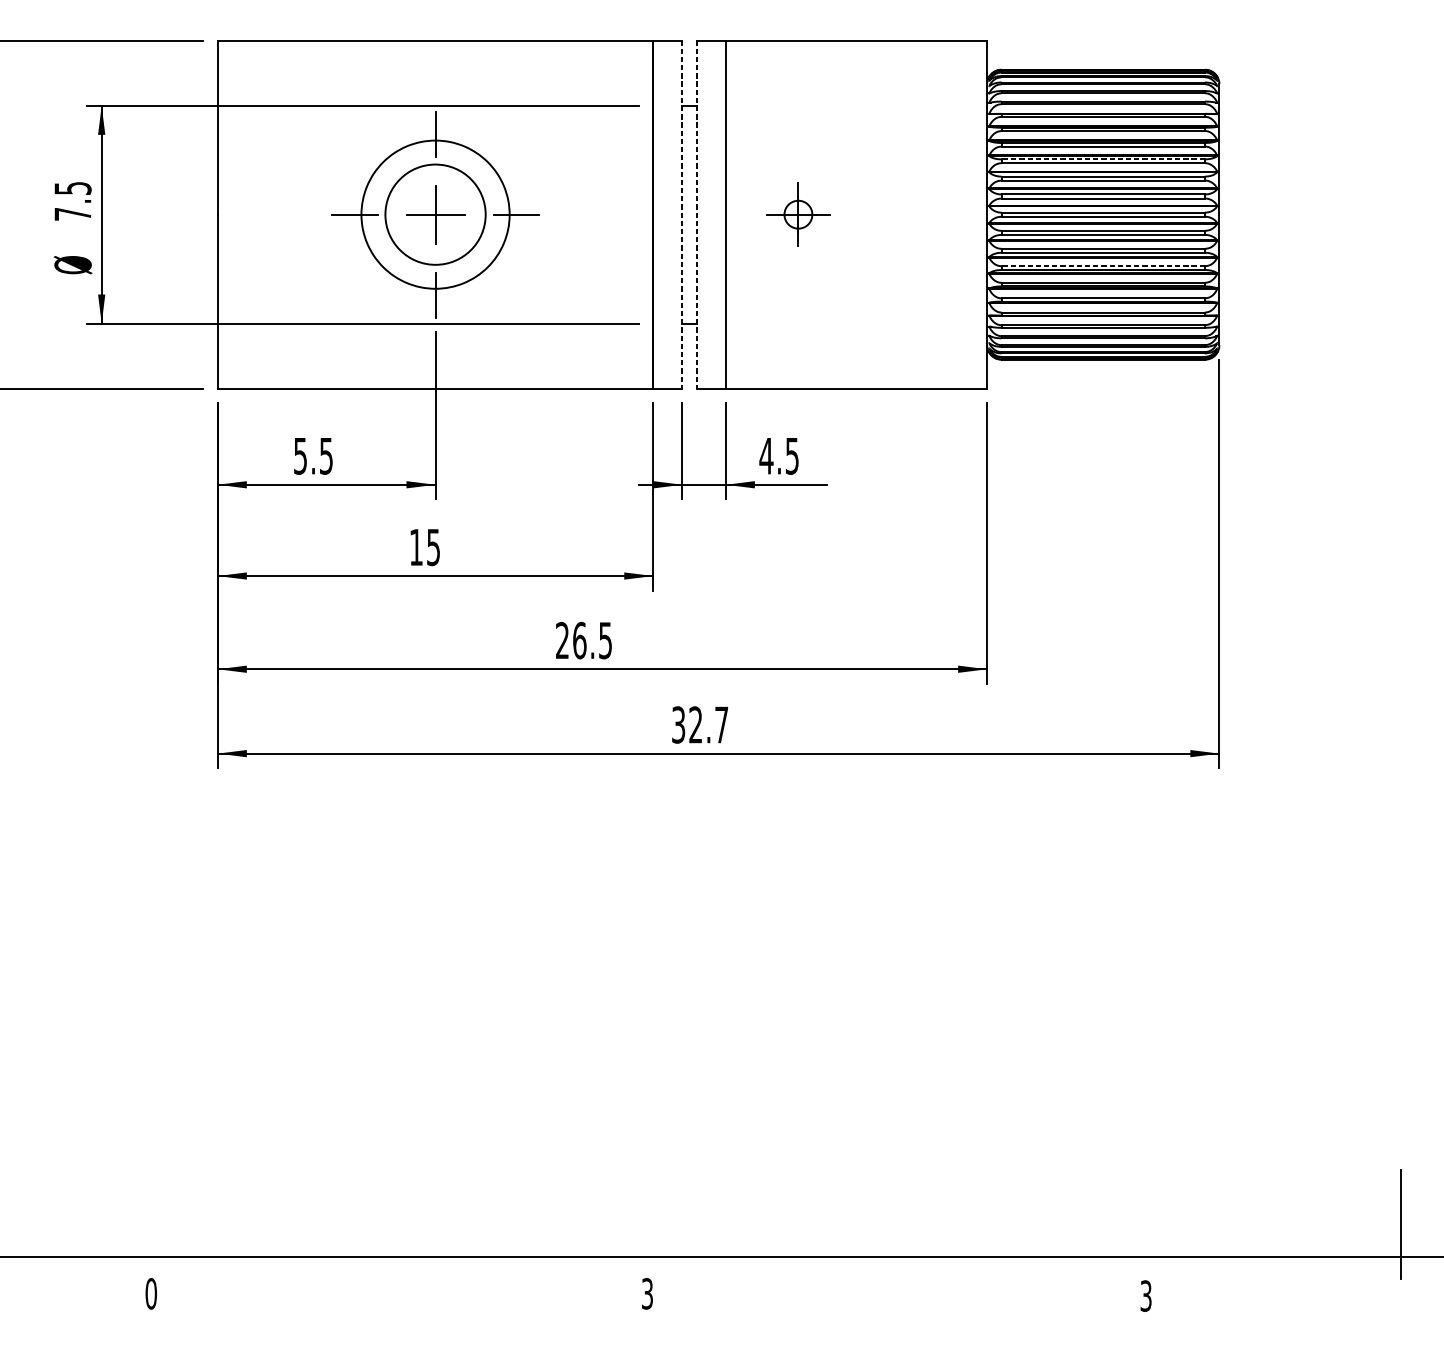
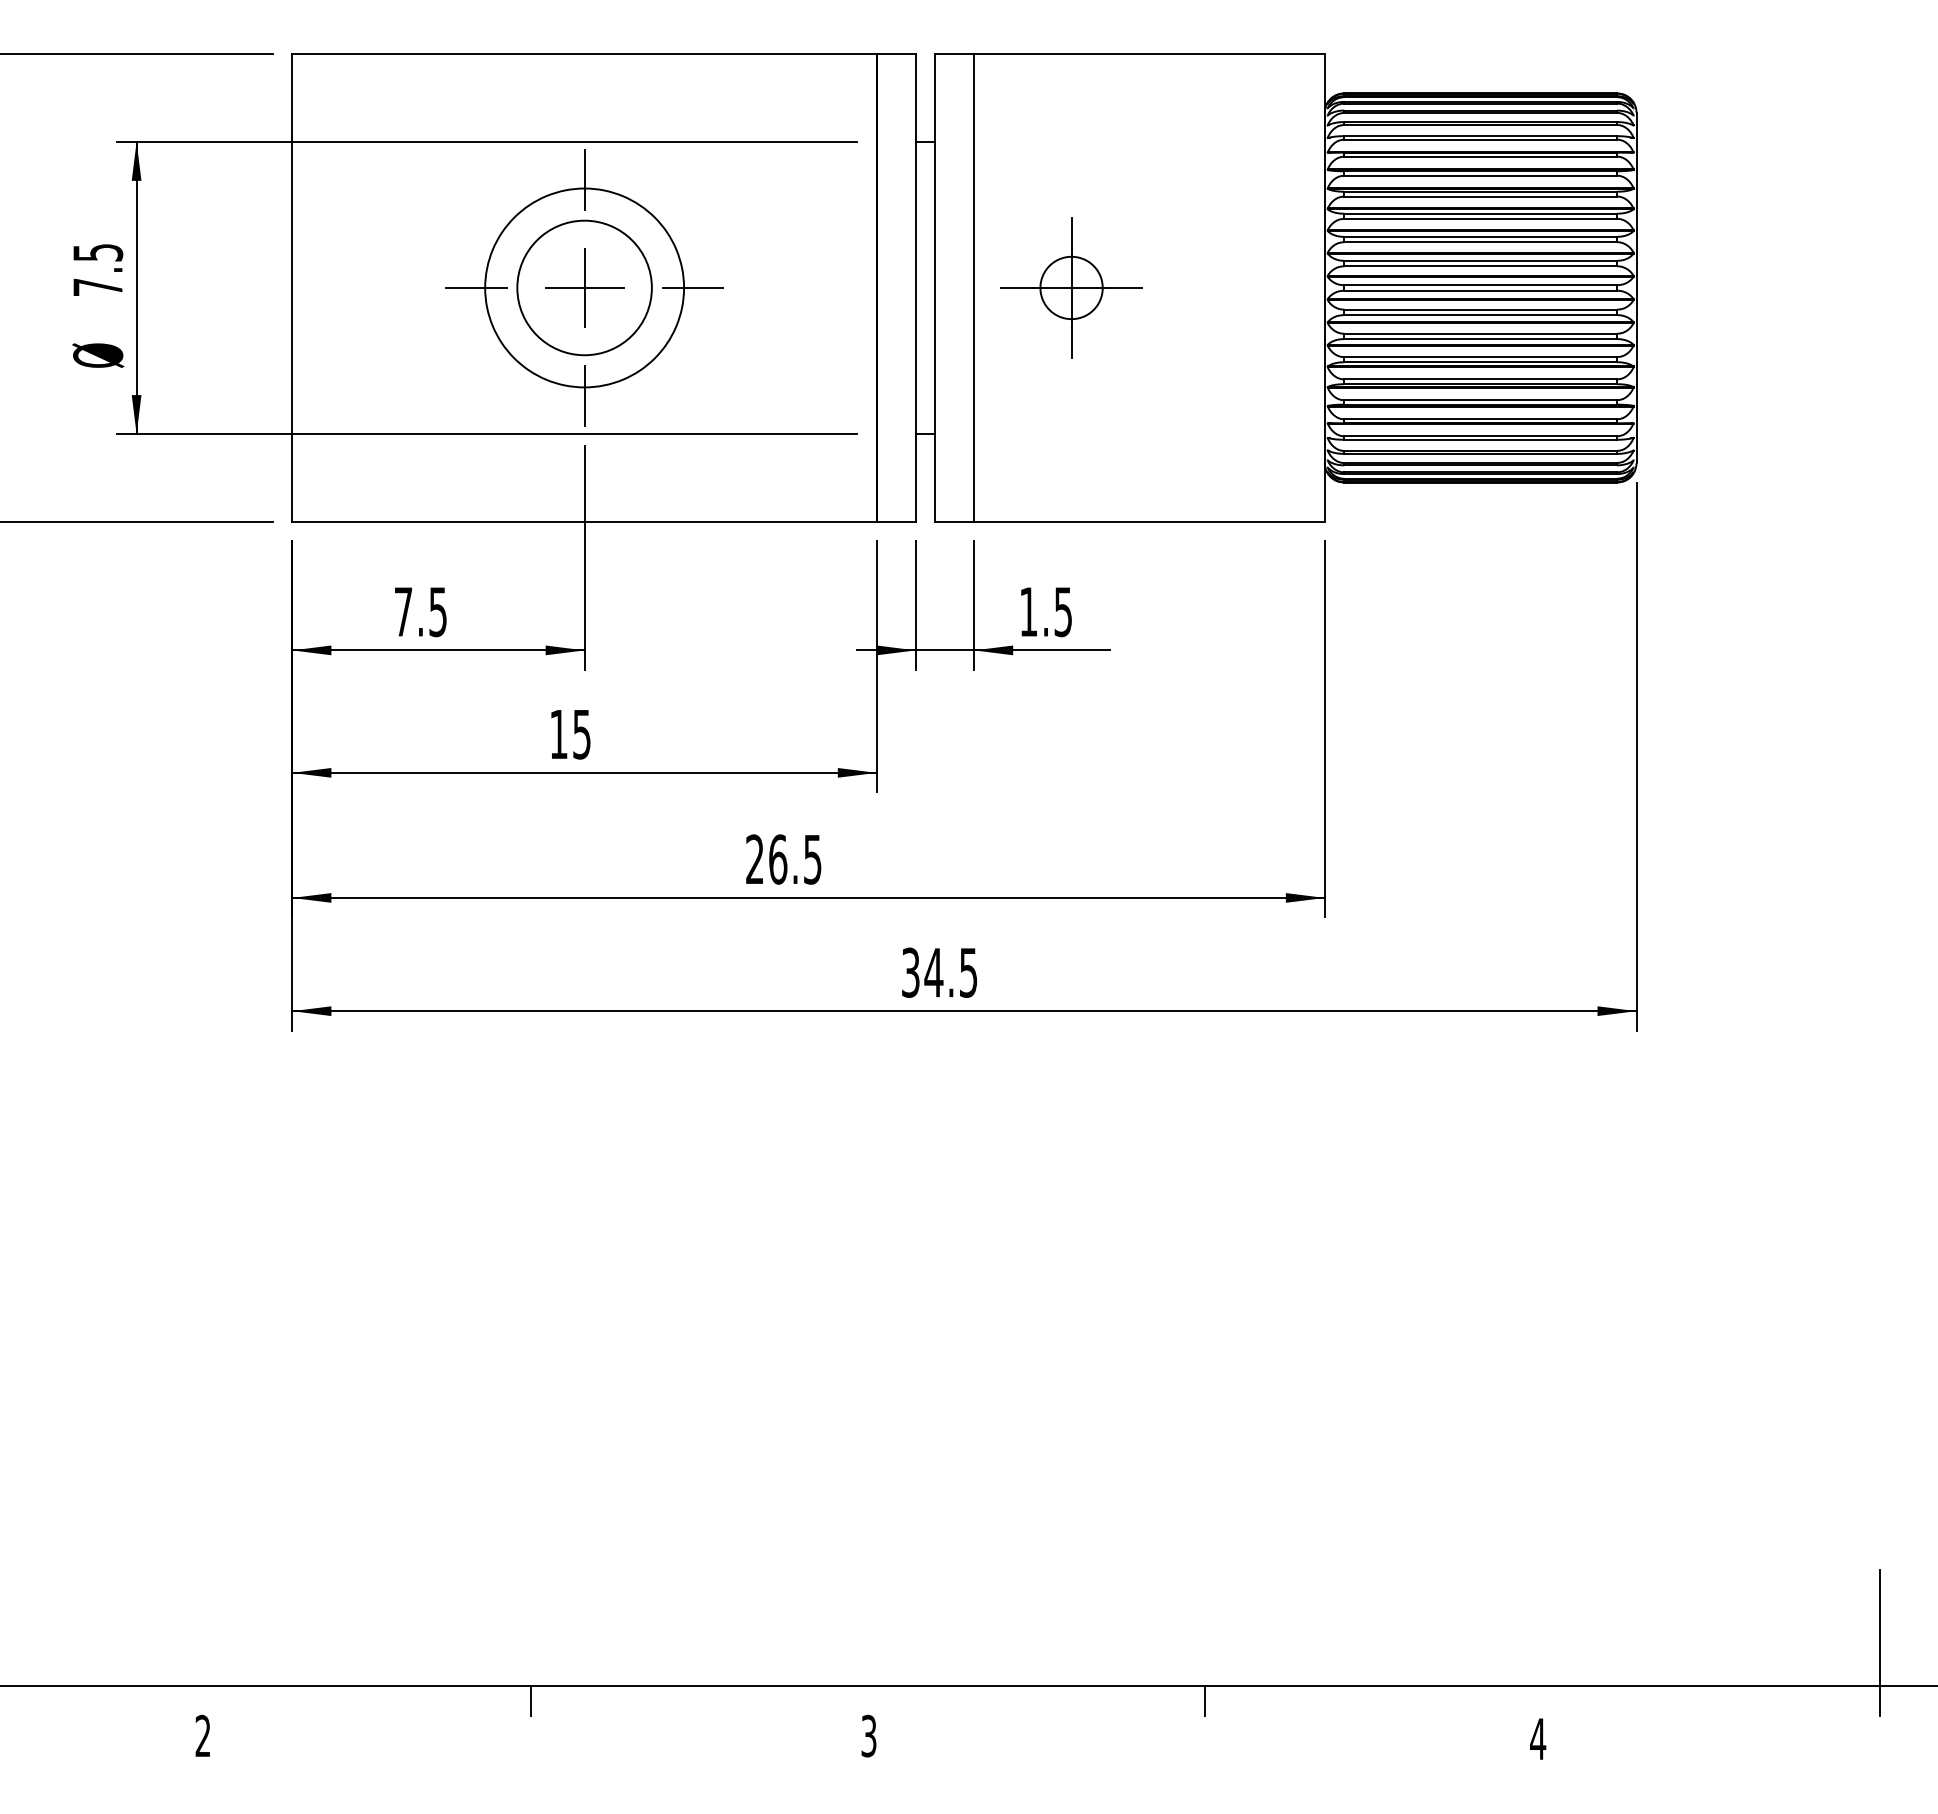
line: (1103, 159) -> (1480, 213), dashed -> solid
line: (682, 214) -> (915, 287), dashed -> solid
line: (697, 214) -> (935, 287), dashed -> solid
part: (798, 214) -> (1071, 287), size x1.67
line: (1103, 266) -> (1480, 357), dashed -> solid
text: (766, 455) -> (1028, 611), 4.5 -> 1.5
text: (299, 456) -> (402, 612), 5.5 -> 7.5
text: (708, 724) -> (950, 972), 32.7 -> 34.5
line: (395, 1267) -> (530, 1700), added
line: (898, 1267) -> (1205, 1700), added
text: (150, 1293) -> (202, 1735), 0 -> 2
text: (1146, 1295) -> (1538, 1738), 3 -> 4

